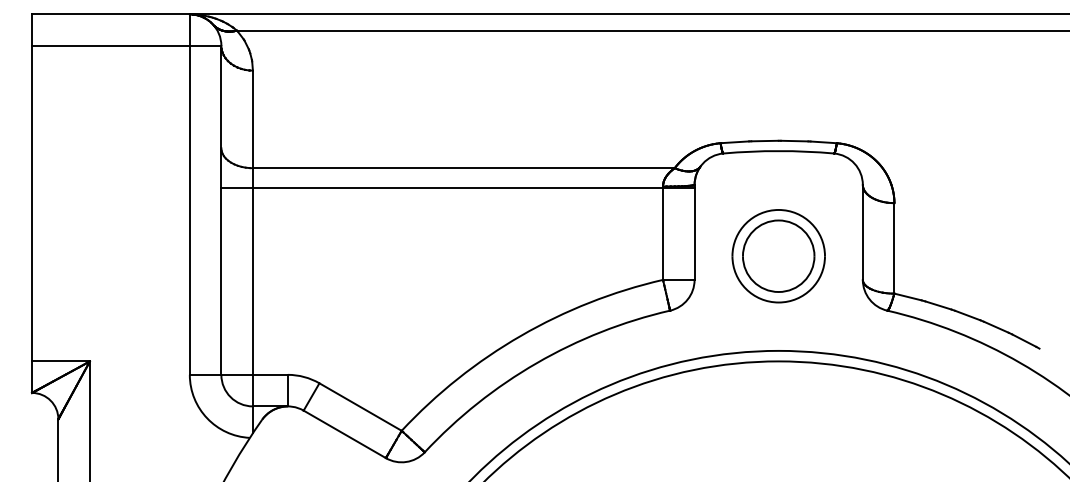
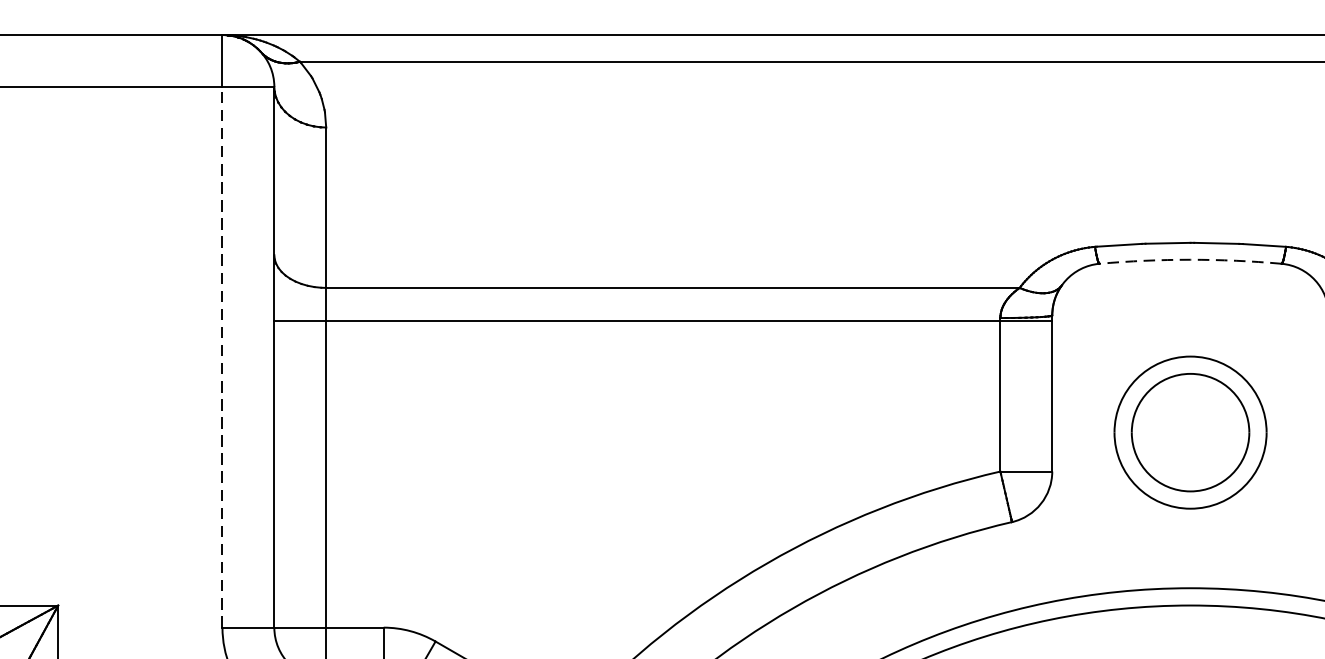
arc: (778, 151) -> (1190, 260), solid -> dashed
line: (189, 209) -> (221, 355), solid -> dashed

